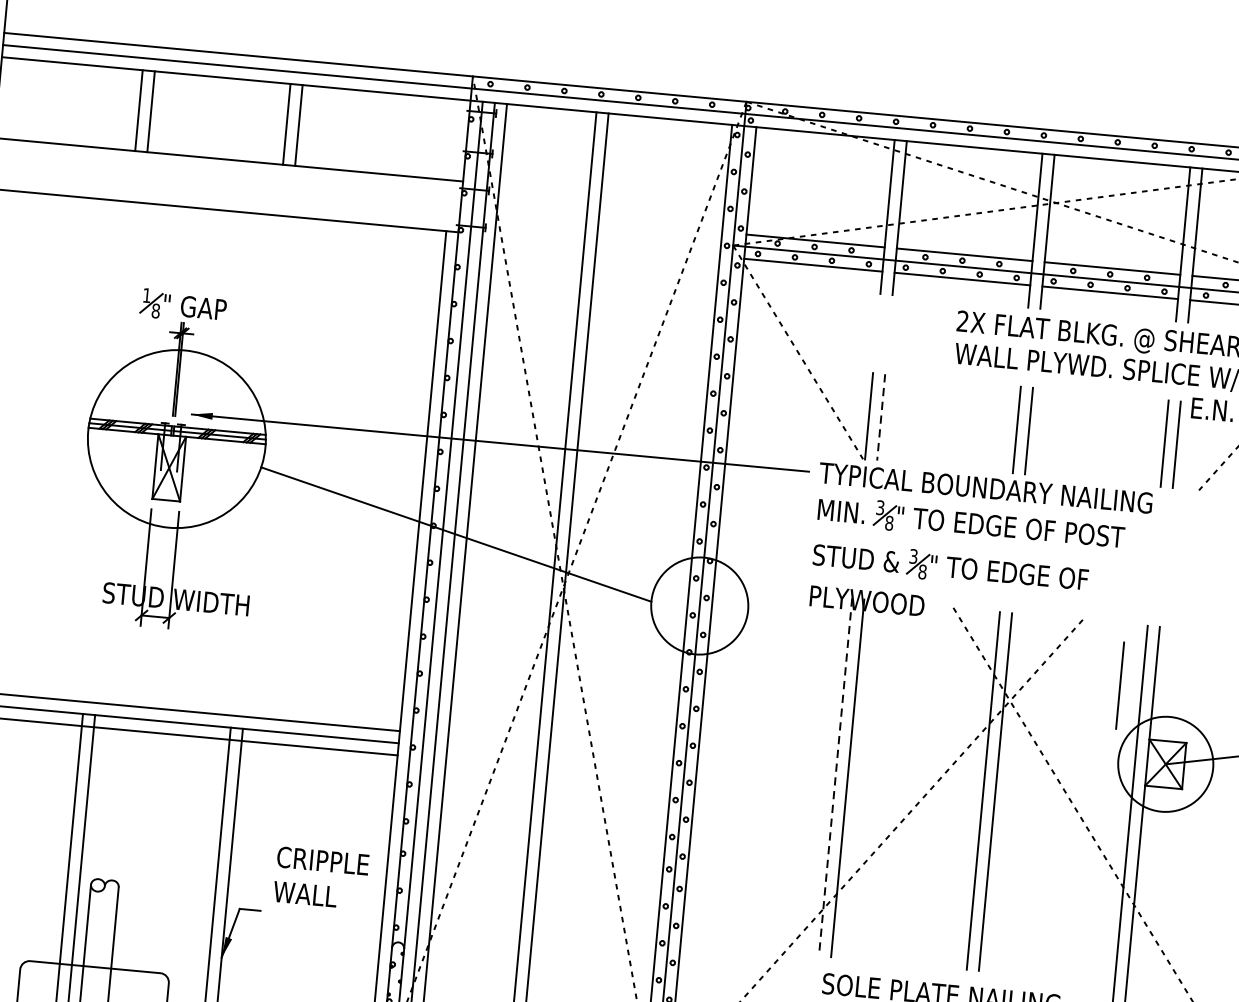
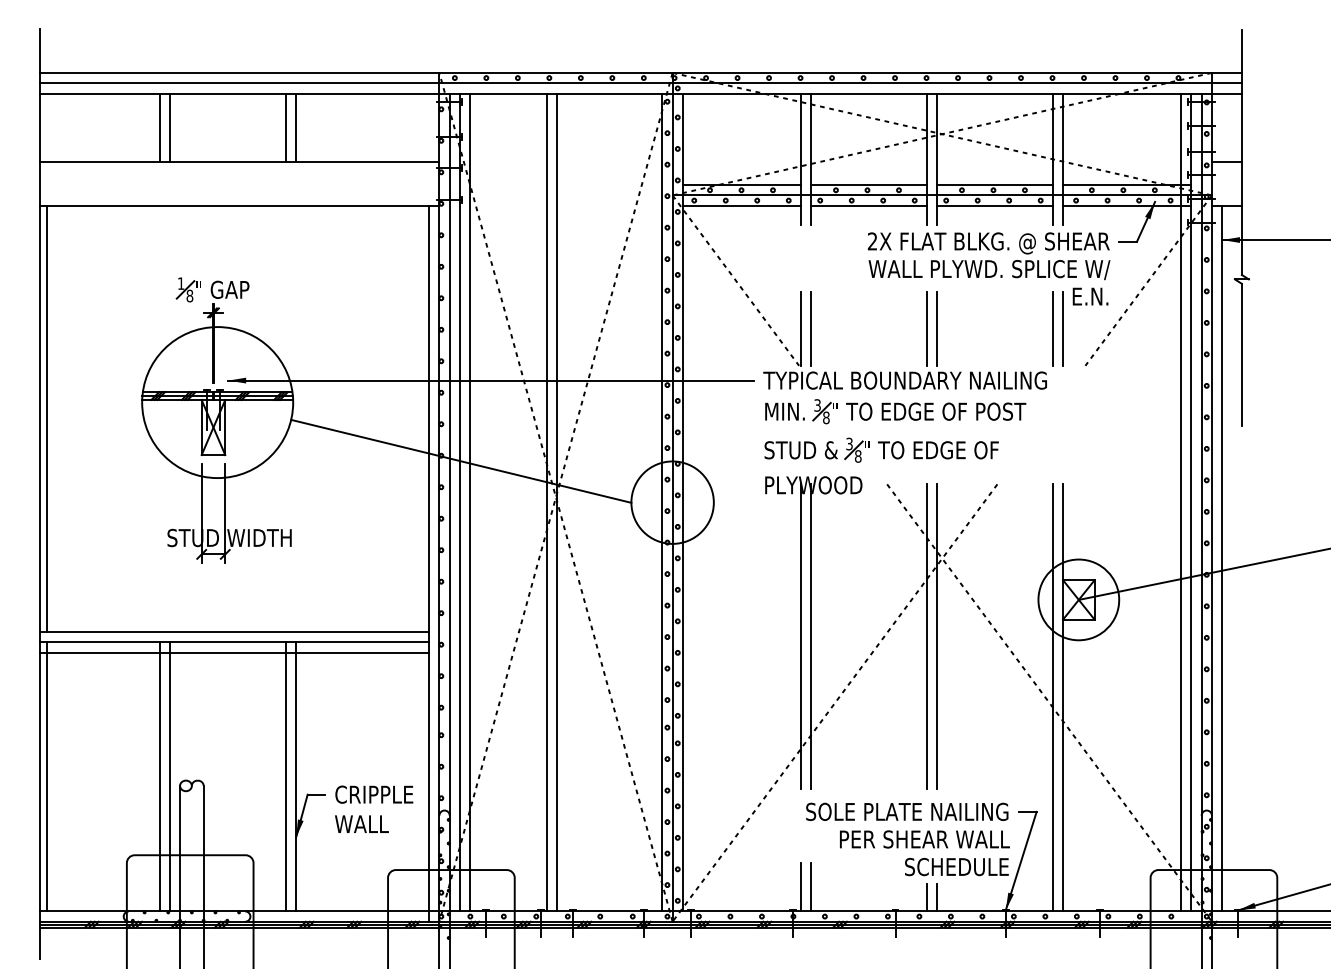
line: (881, 417) -> (811, 329), dashed -> solid
line: (1119, 684) -> (1033, 536), removed
line: (835, 778) -> (800, 637), dashed -> solid
text: (321, 877) -> (374, 808), moved

